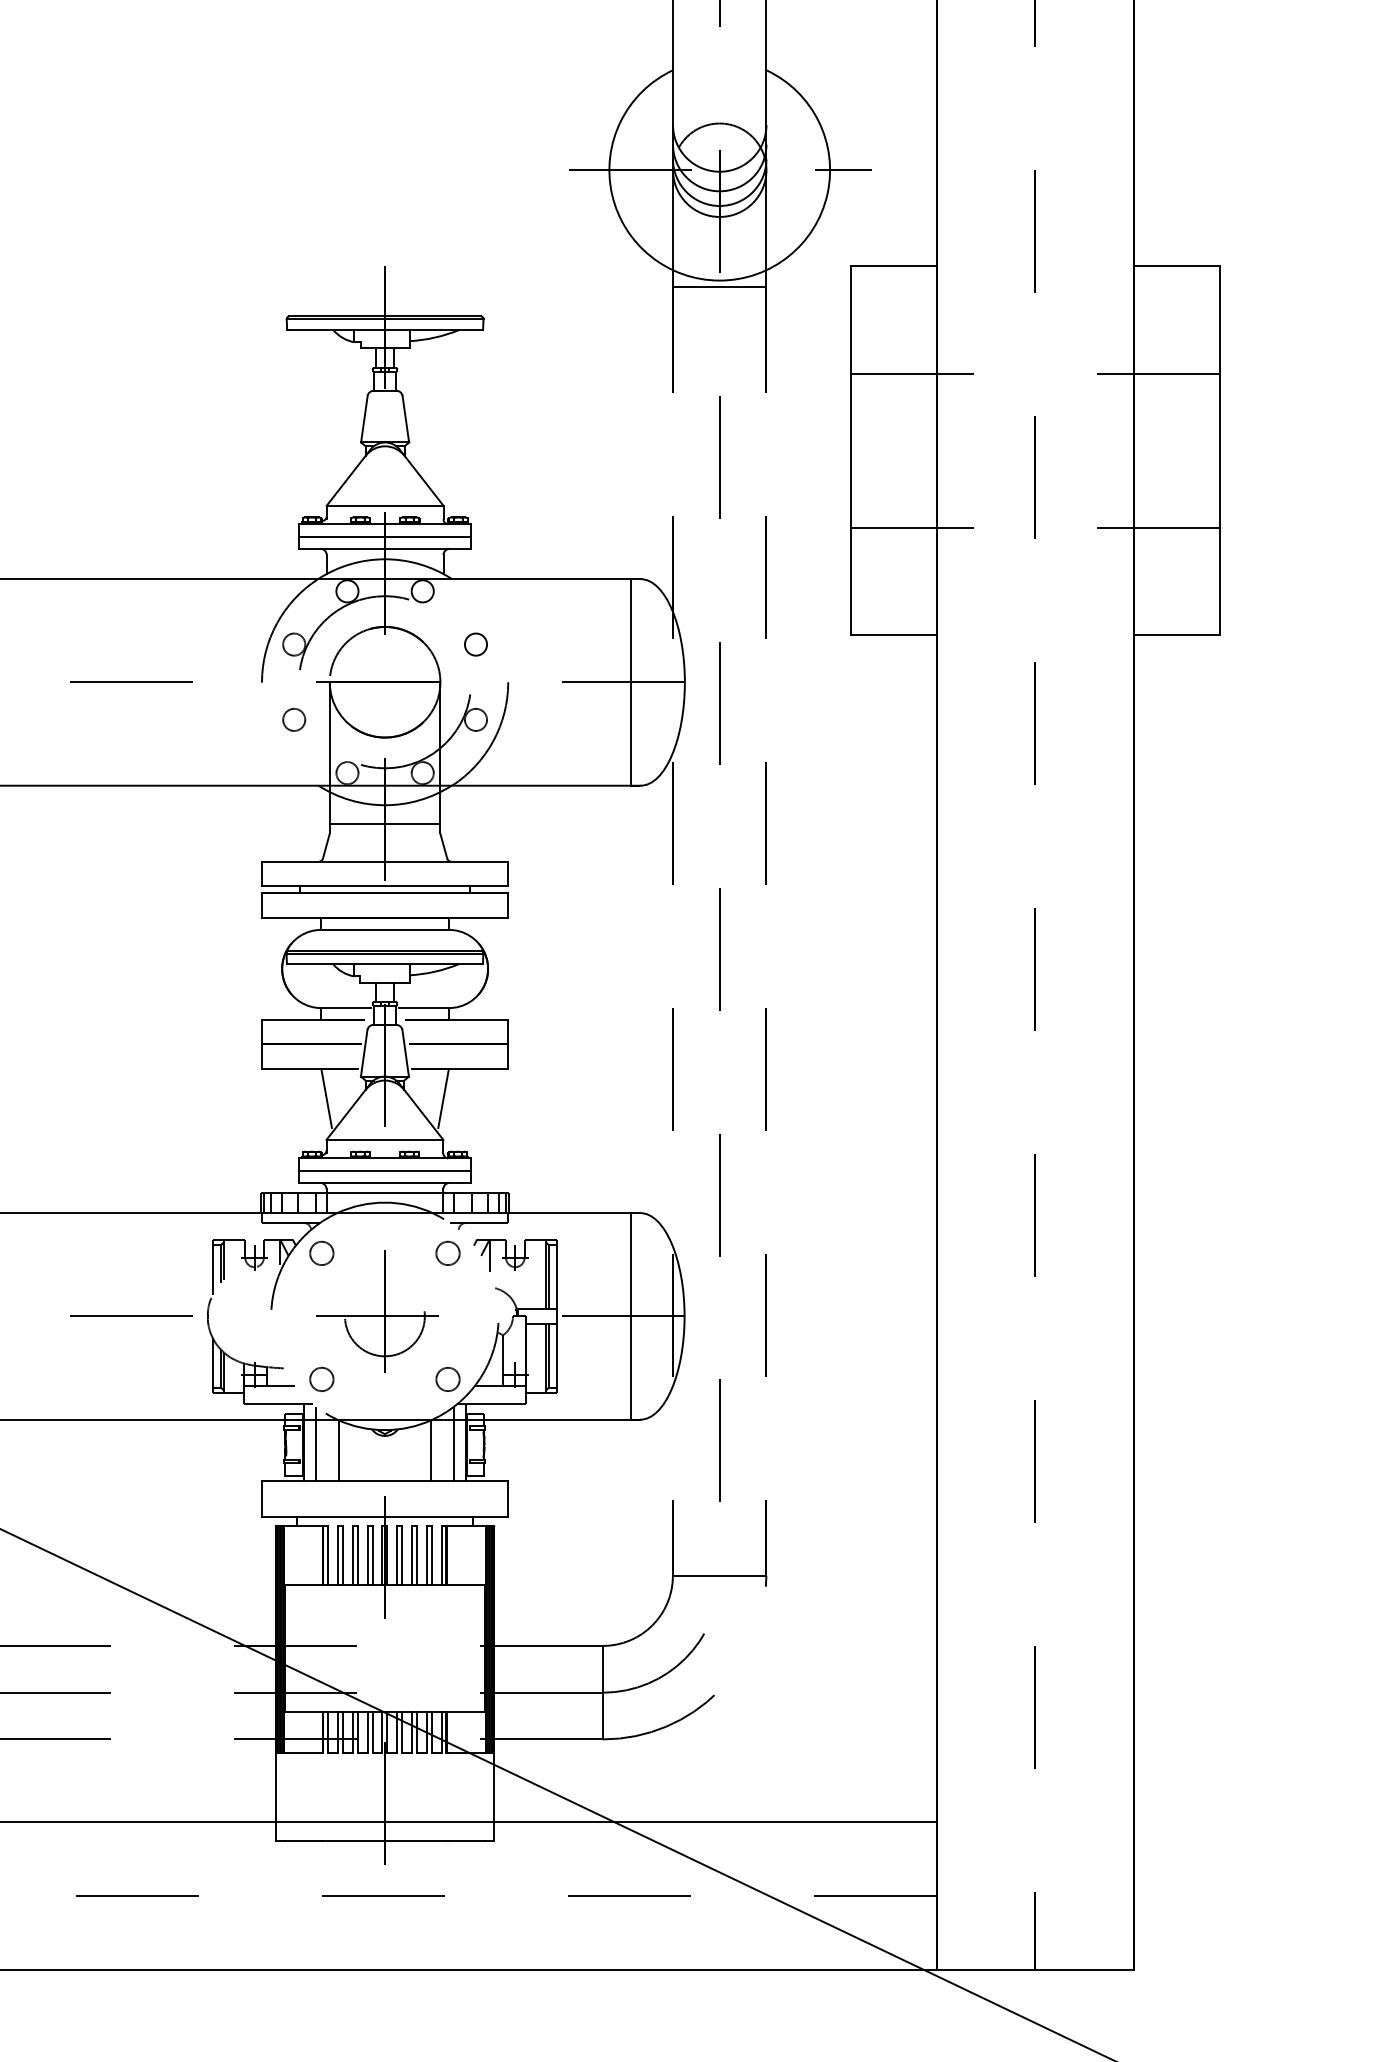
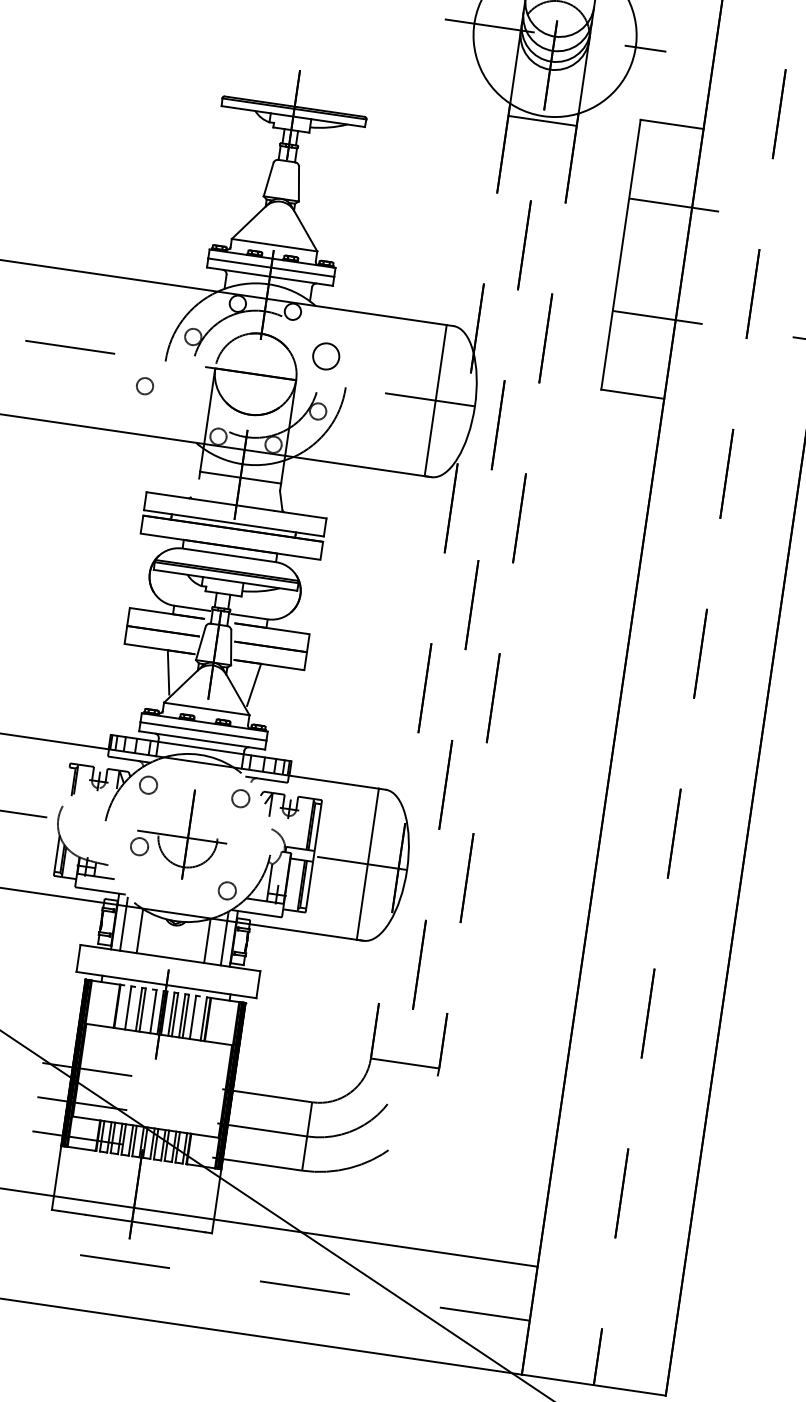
circle: (475, 644) -> (325, 356), size x1.6
circle: (294, 719) -> (145, 385), moved
line: (325, 845) -> (194, 487), removed
line: (212, 1269) -> (66, 785), removed
circle: (321, 1378) -> (139, 845), moved
line: (328, 1555) -> (121, 1006), removed
line: (343, 1555) -> (132, 1008), removed
line: (367, 1555) -> (149, 1011), removed
line: (431, 1555) -> (196, 1017), removed

